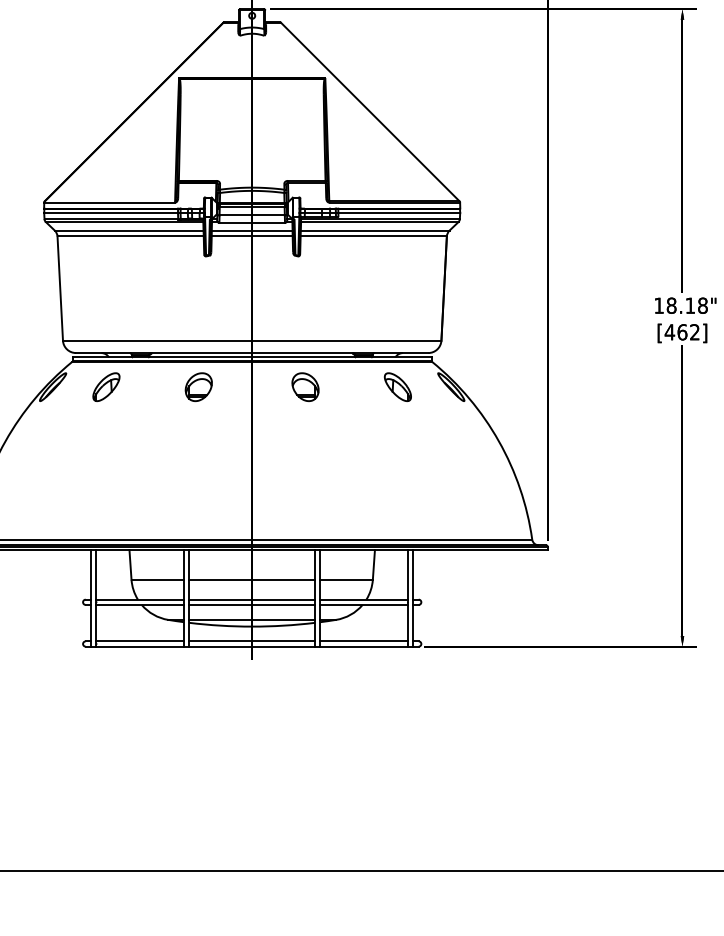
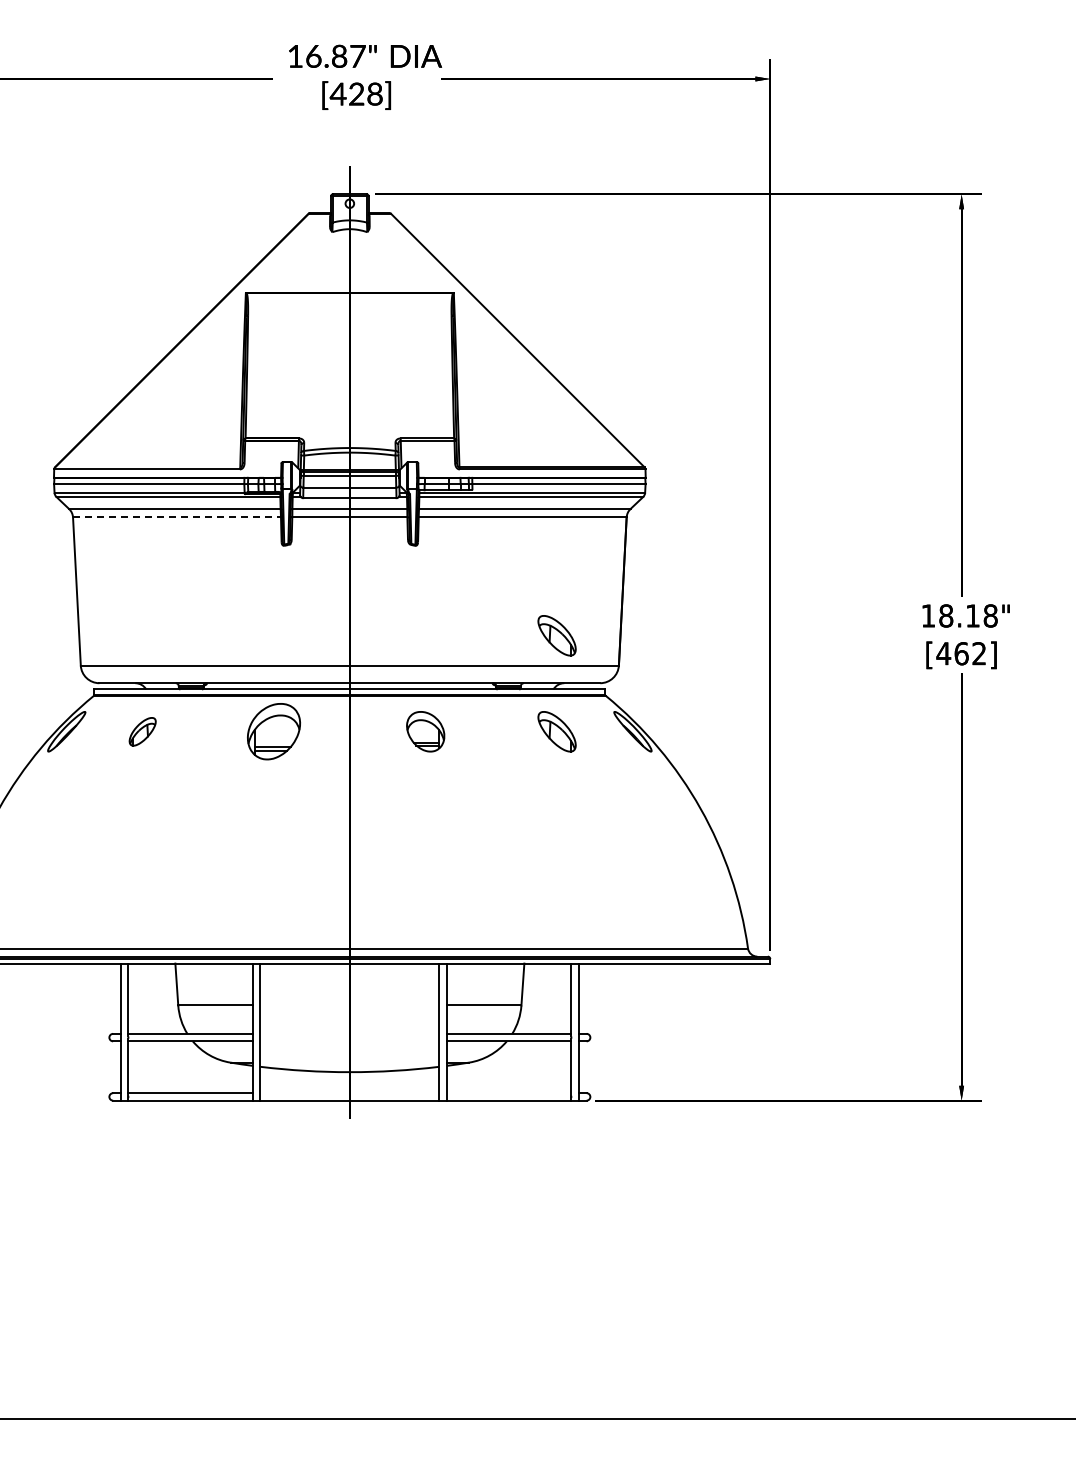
line: (130, 236) -> (177, 517), solid -> dashed
part: (397, 319) -> (556, 635), added
part: (106, 387) -> (142, 731), size x0.7
part: (198, 387) -> (273, 731), size x1.4
line: (251, 579) -> (349, 1005), removed
line: (251, 599) -> (349, 1033), removed
line: (251, 605) -> (349, 1041), removed
line: (251, 619) -> (349, 1062), removed
line: (251, 641) -> (349, 1093), removed
line: (363, 641) -> (508, 1093), removed

